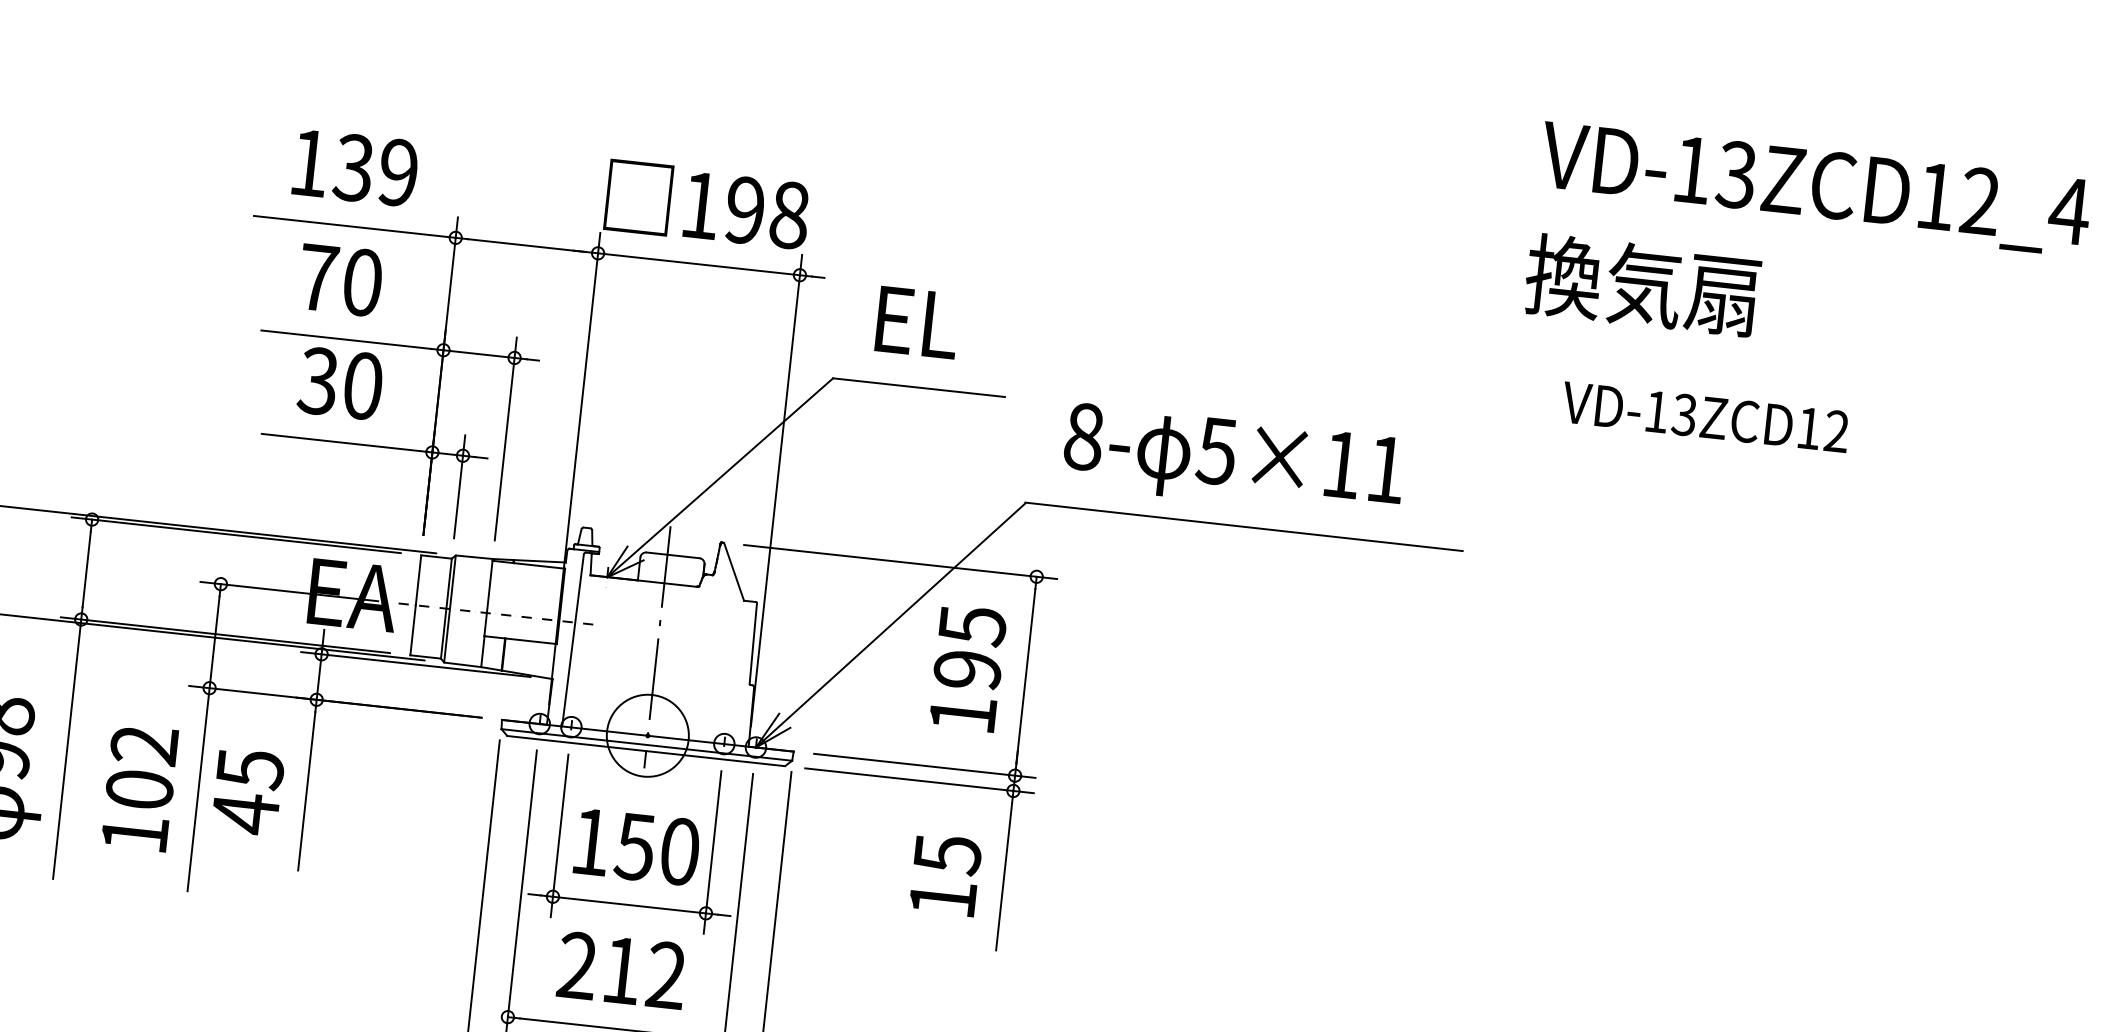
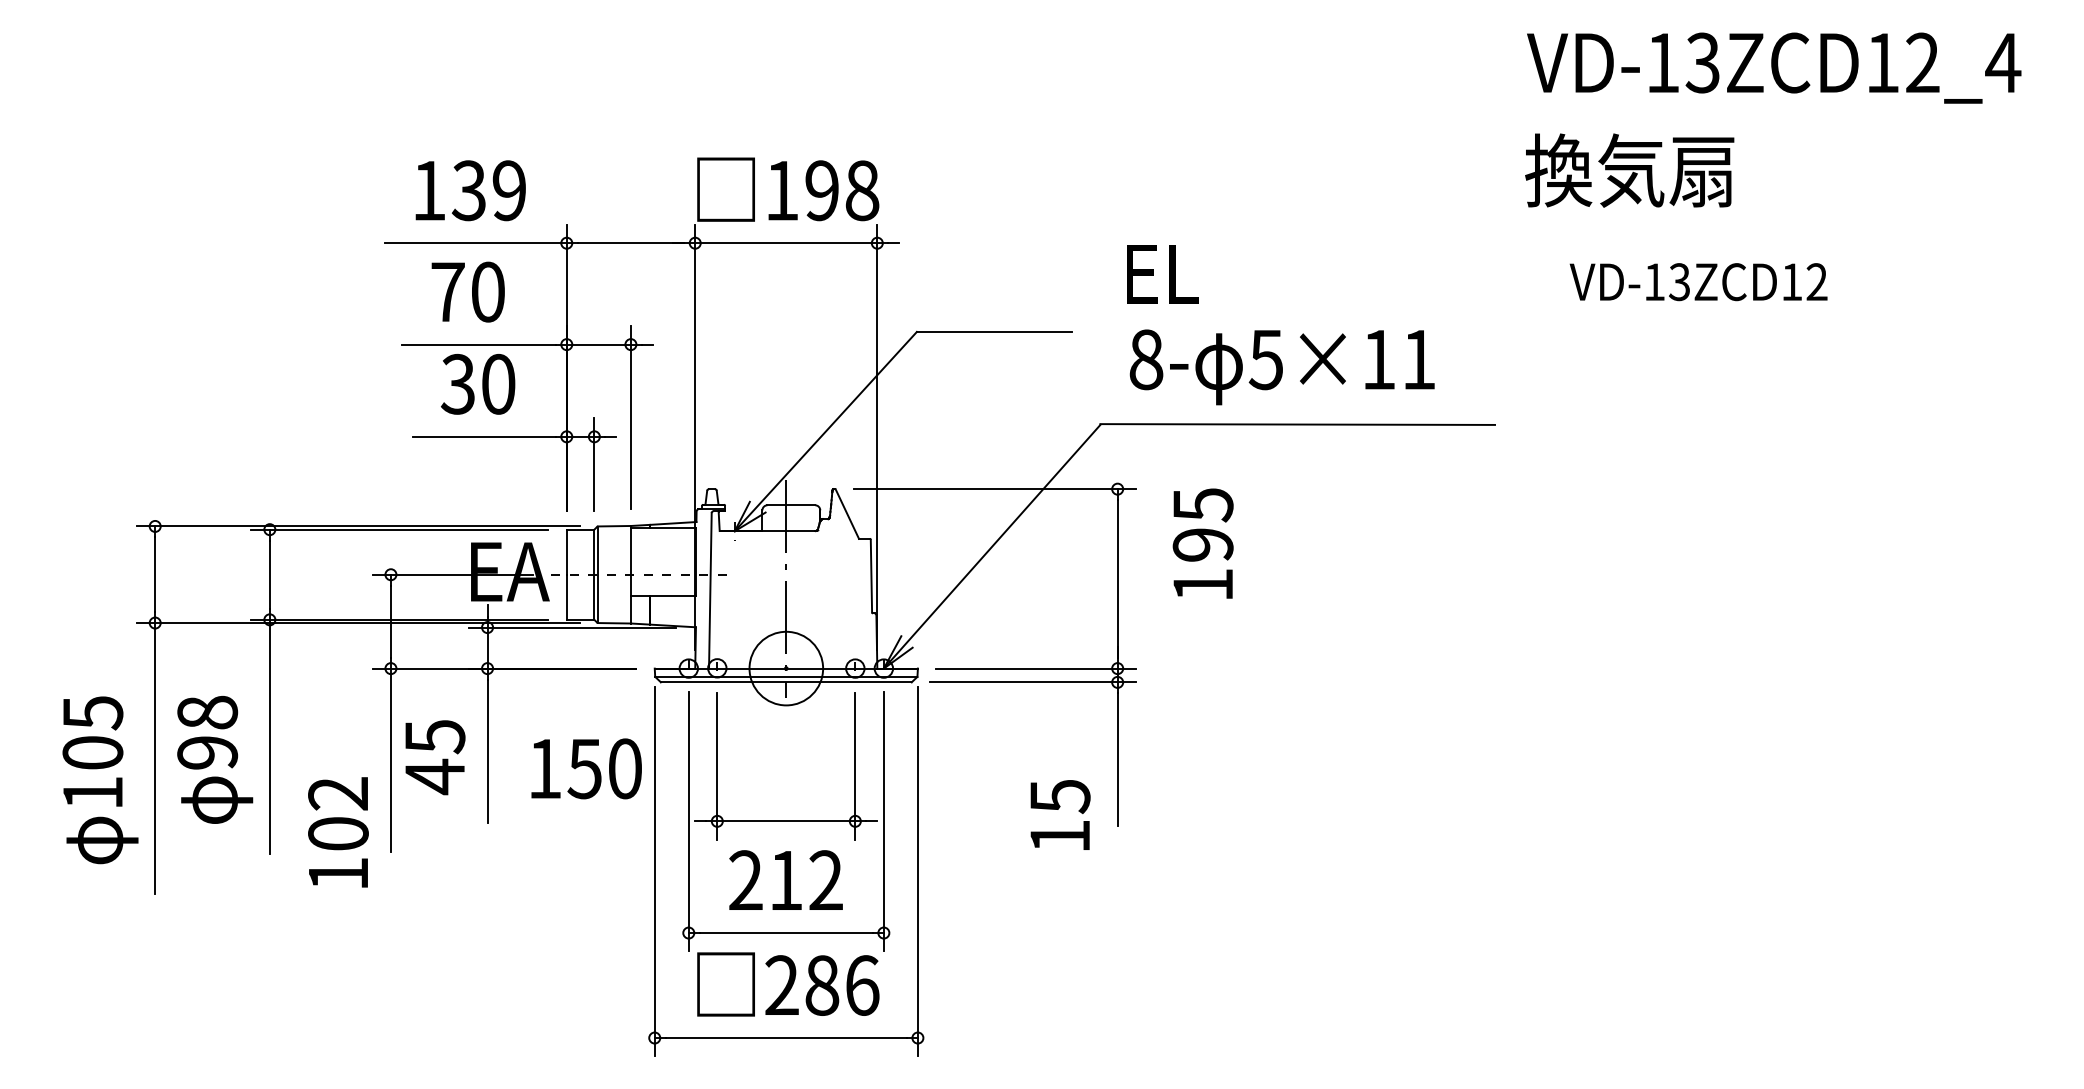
text: (917, 323) -> (1162, 274), moved
text: (967, 668) -> (1202, 543), moved
text: (139, 788) -> (338, 832), moved
text: (637, 846) -> (586, 768), moved
text: (945, 874) -> (1060, 814), moved

